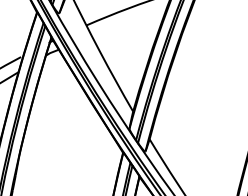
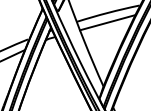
line: (129, 21) -> (107, 22), added

